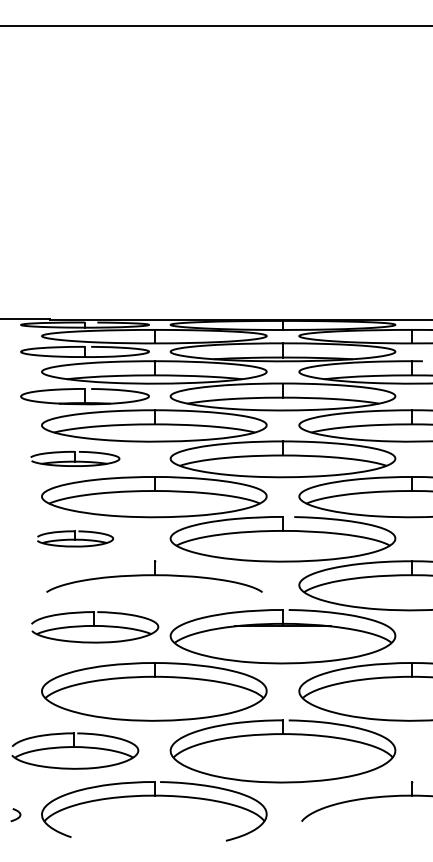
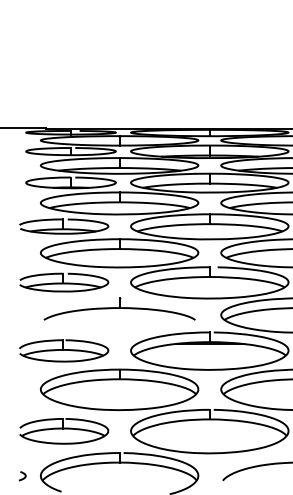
part: (75, 458) -> (64, 226), size x1.43
part: (75, 538) -> (64, 282), size x1.67
part: (95, 627) -> (64, 351), moved

